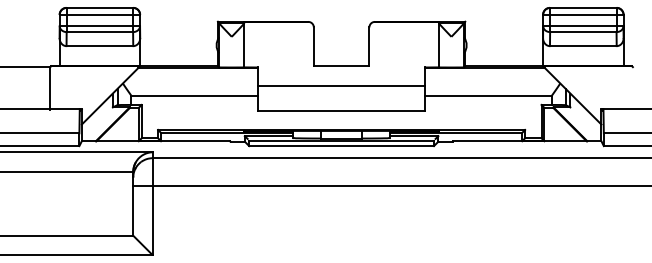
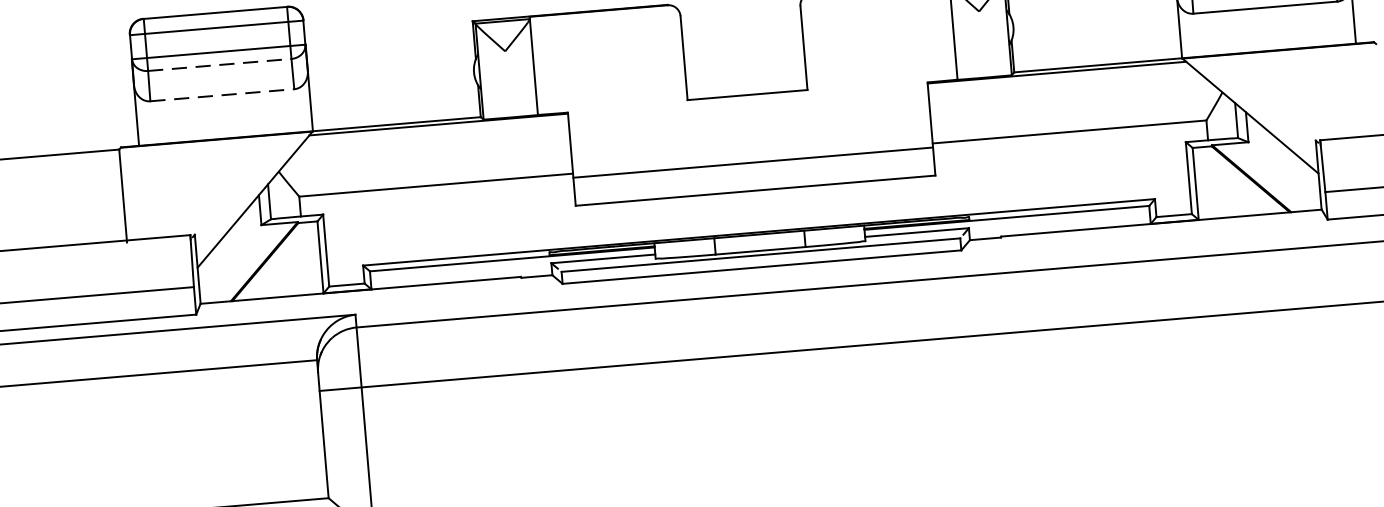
line: (100, 32) -> (221, 65), solid -> dashed
line: (100, 46) -> (223, 95), solid -> dashed
line: (341, 85) -> (752, 162), moved

